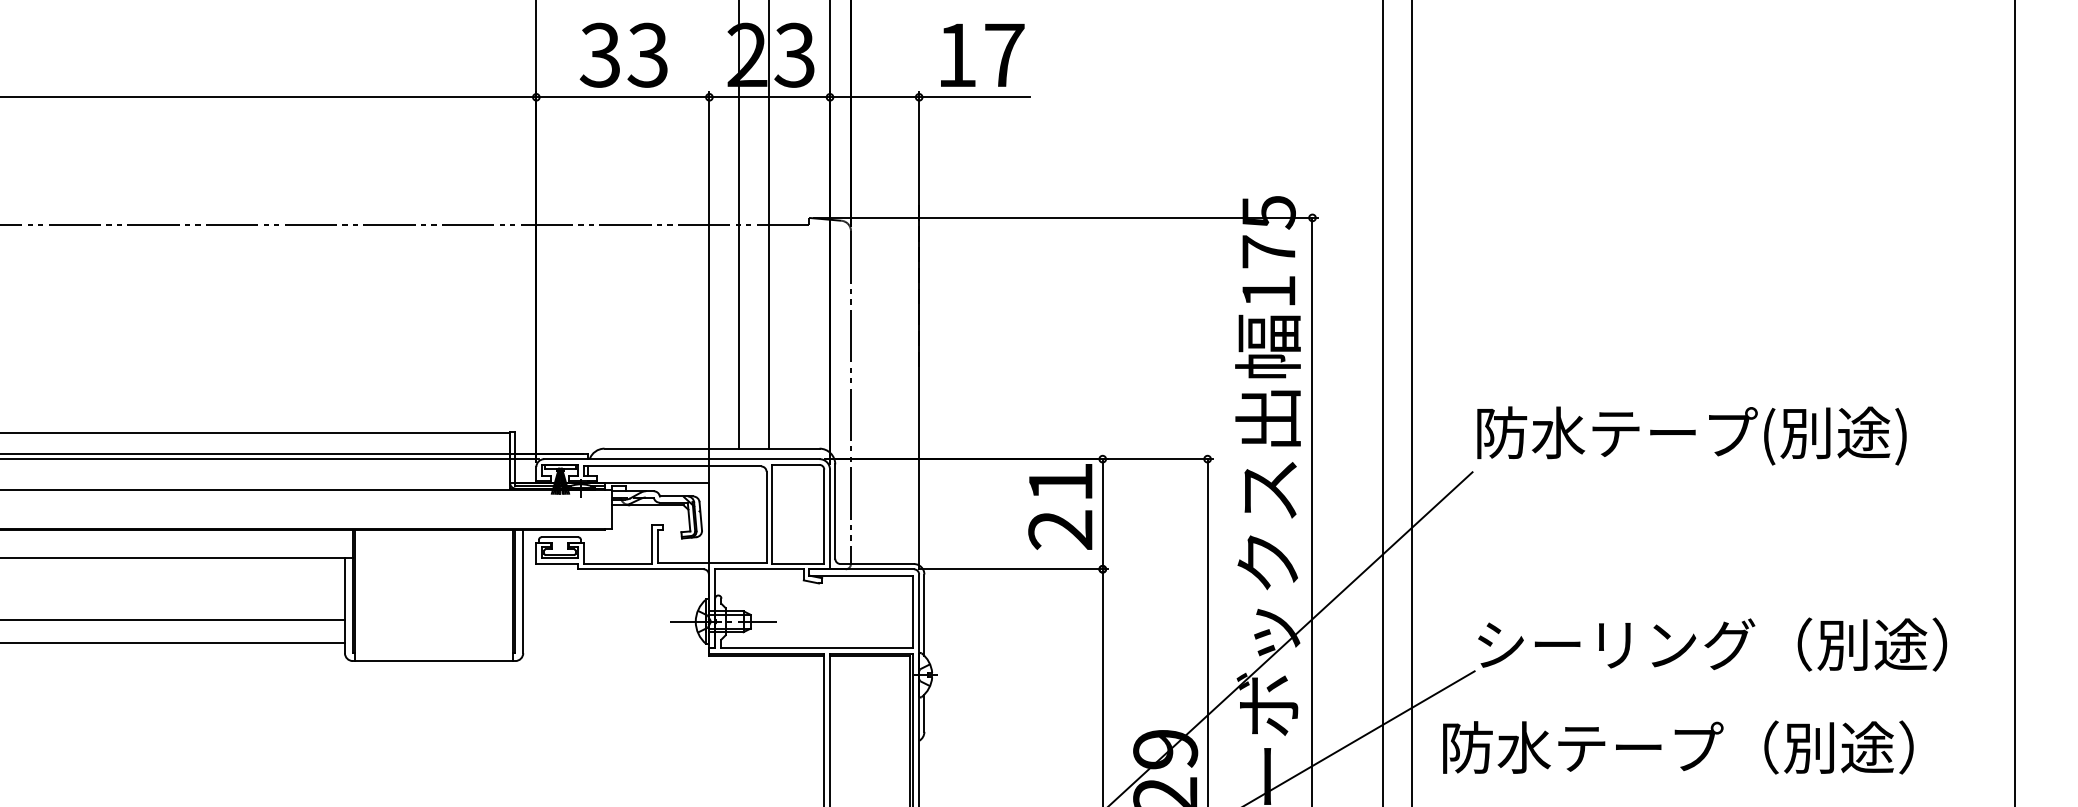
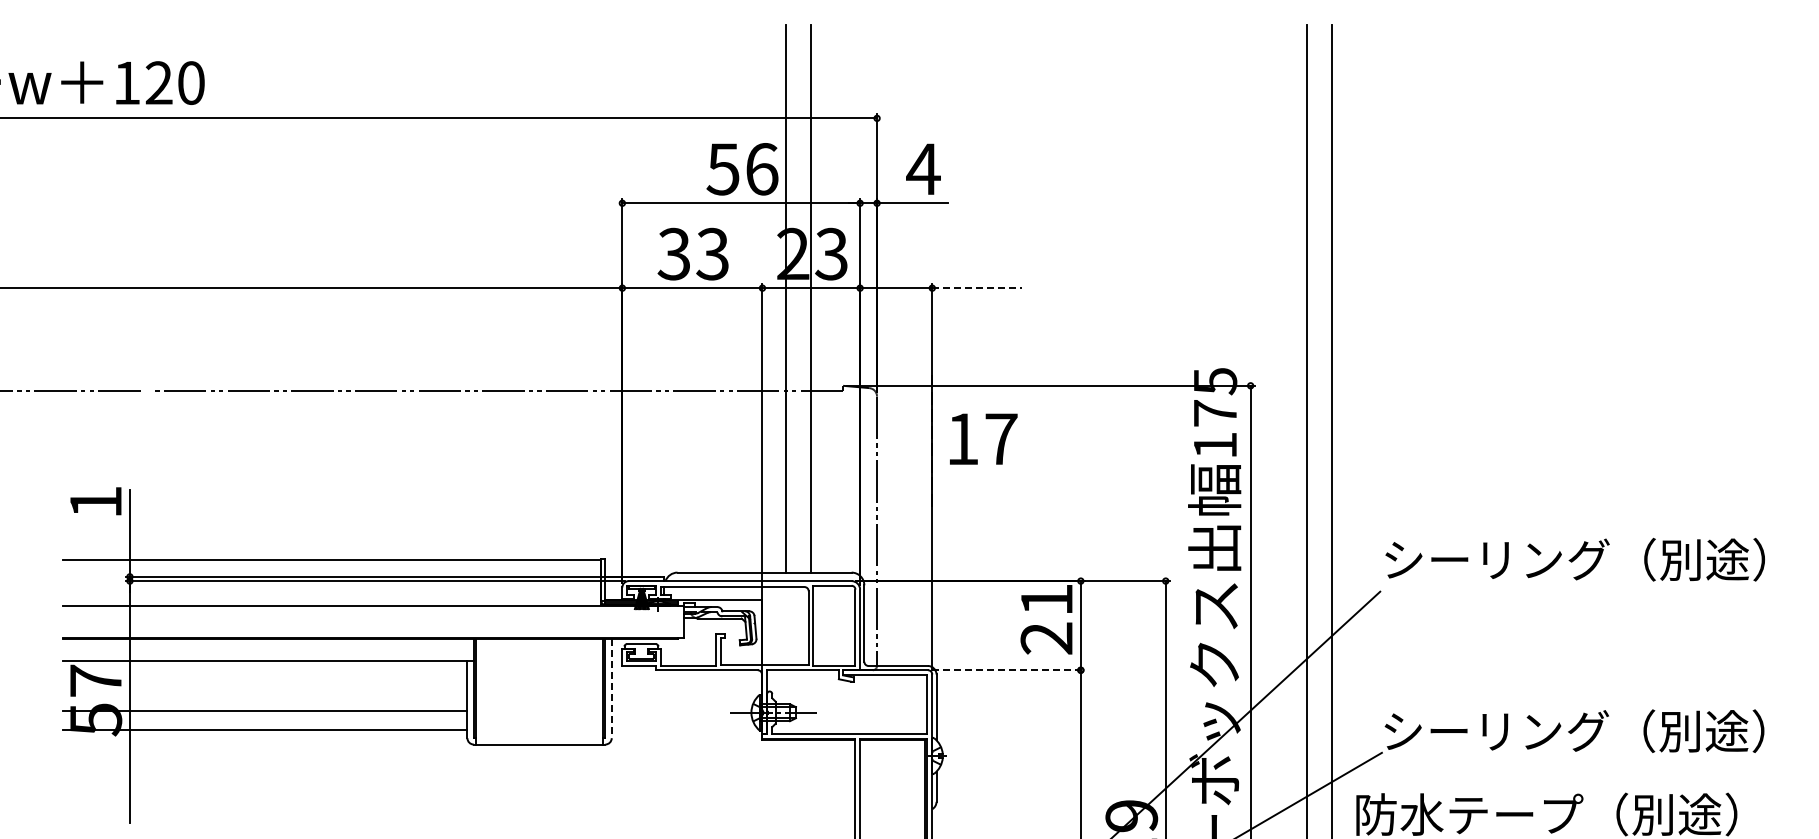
text: (982, 54) -> (983, 438), moved
line: (973, 97) -> (976, 288), solid -> dashed
text: (1712, 434) -> (1574, 561), 防水テープ(別途) -> シーリング（別途）
line: (1014, 569) -> (1009, 670), solid -> dashed
line: (522, 591) -> (611, 688), solid -> dashed

